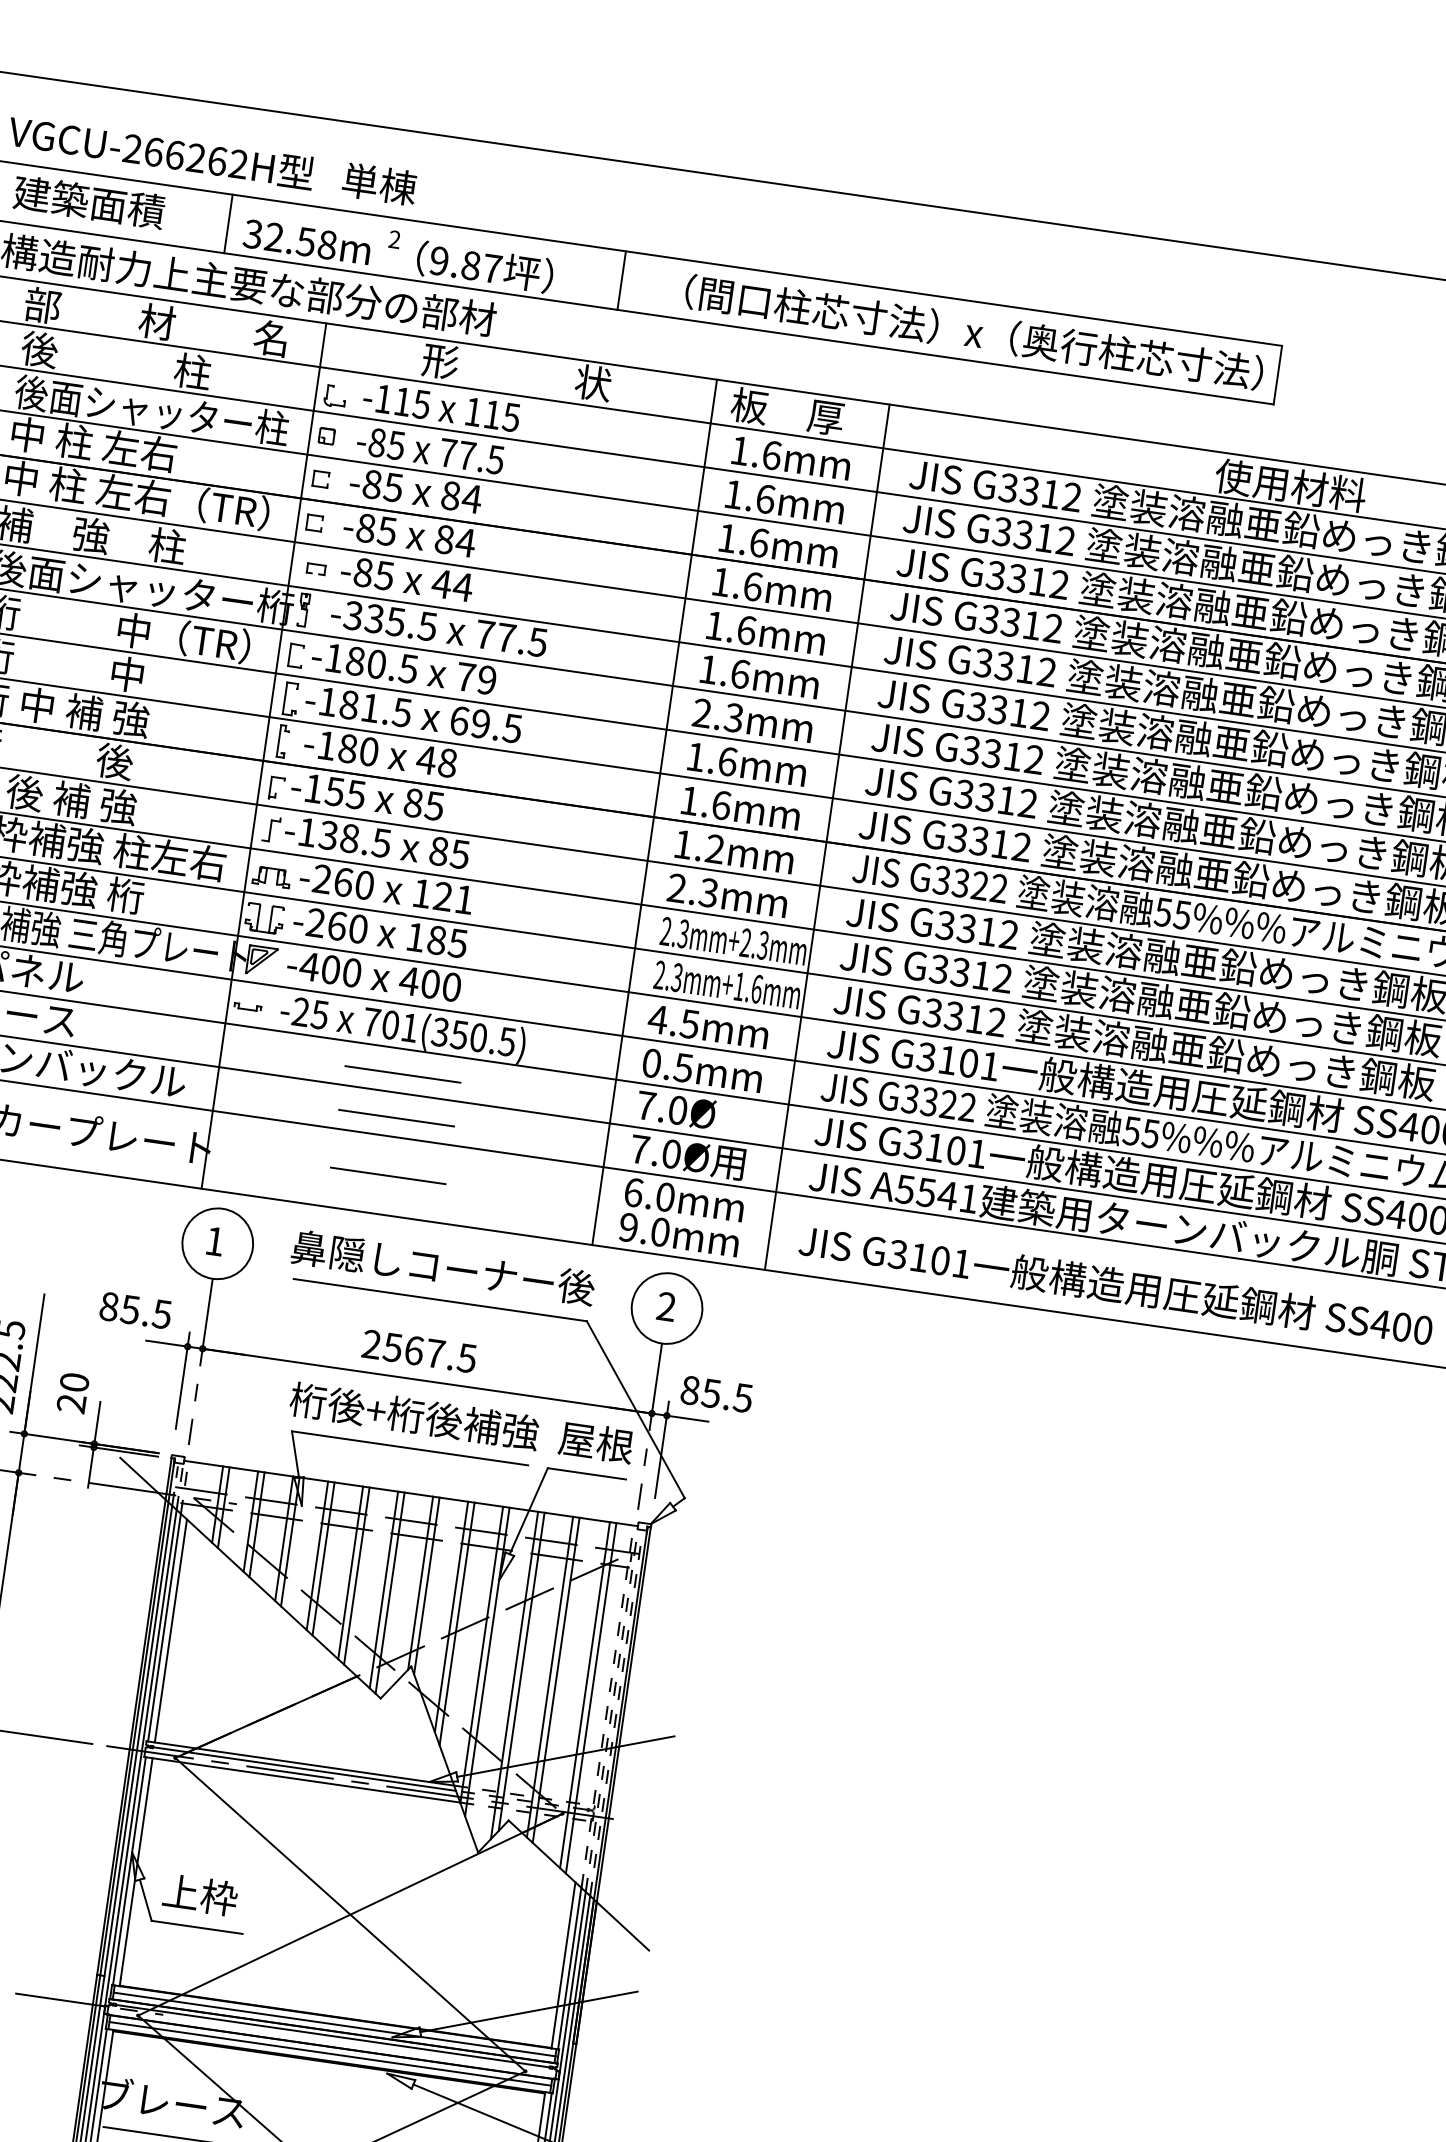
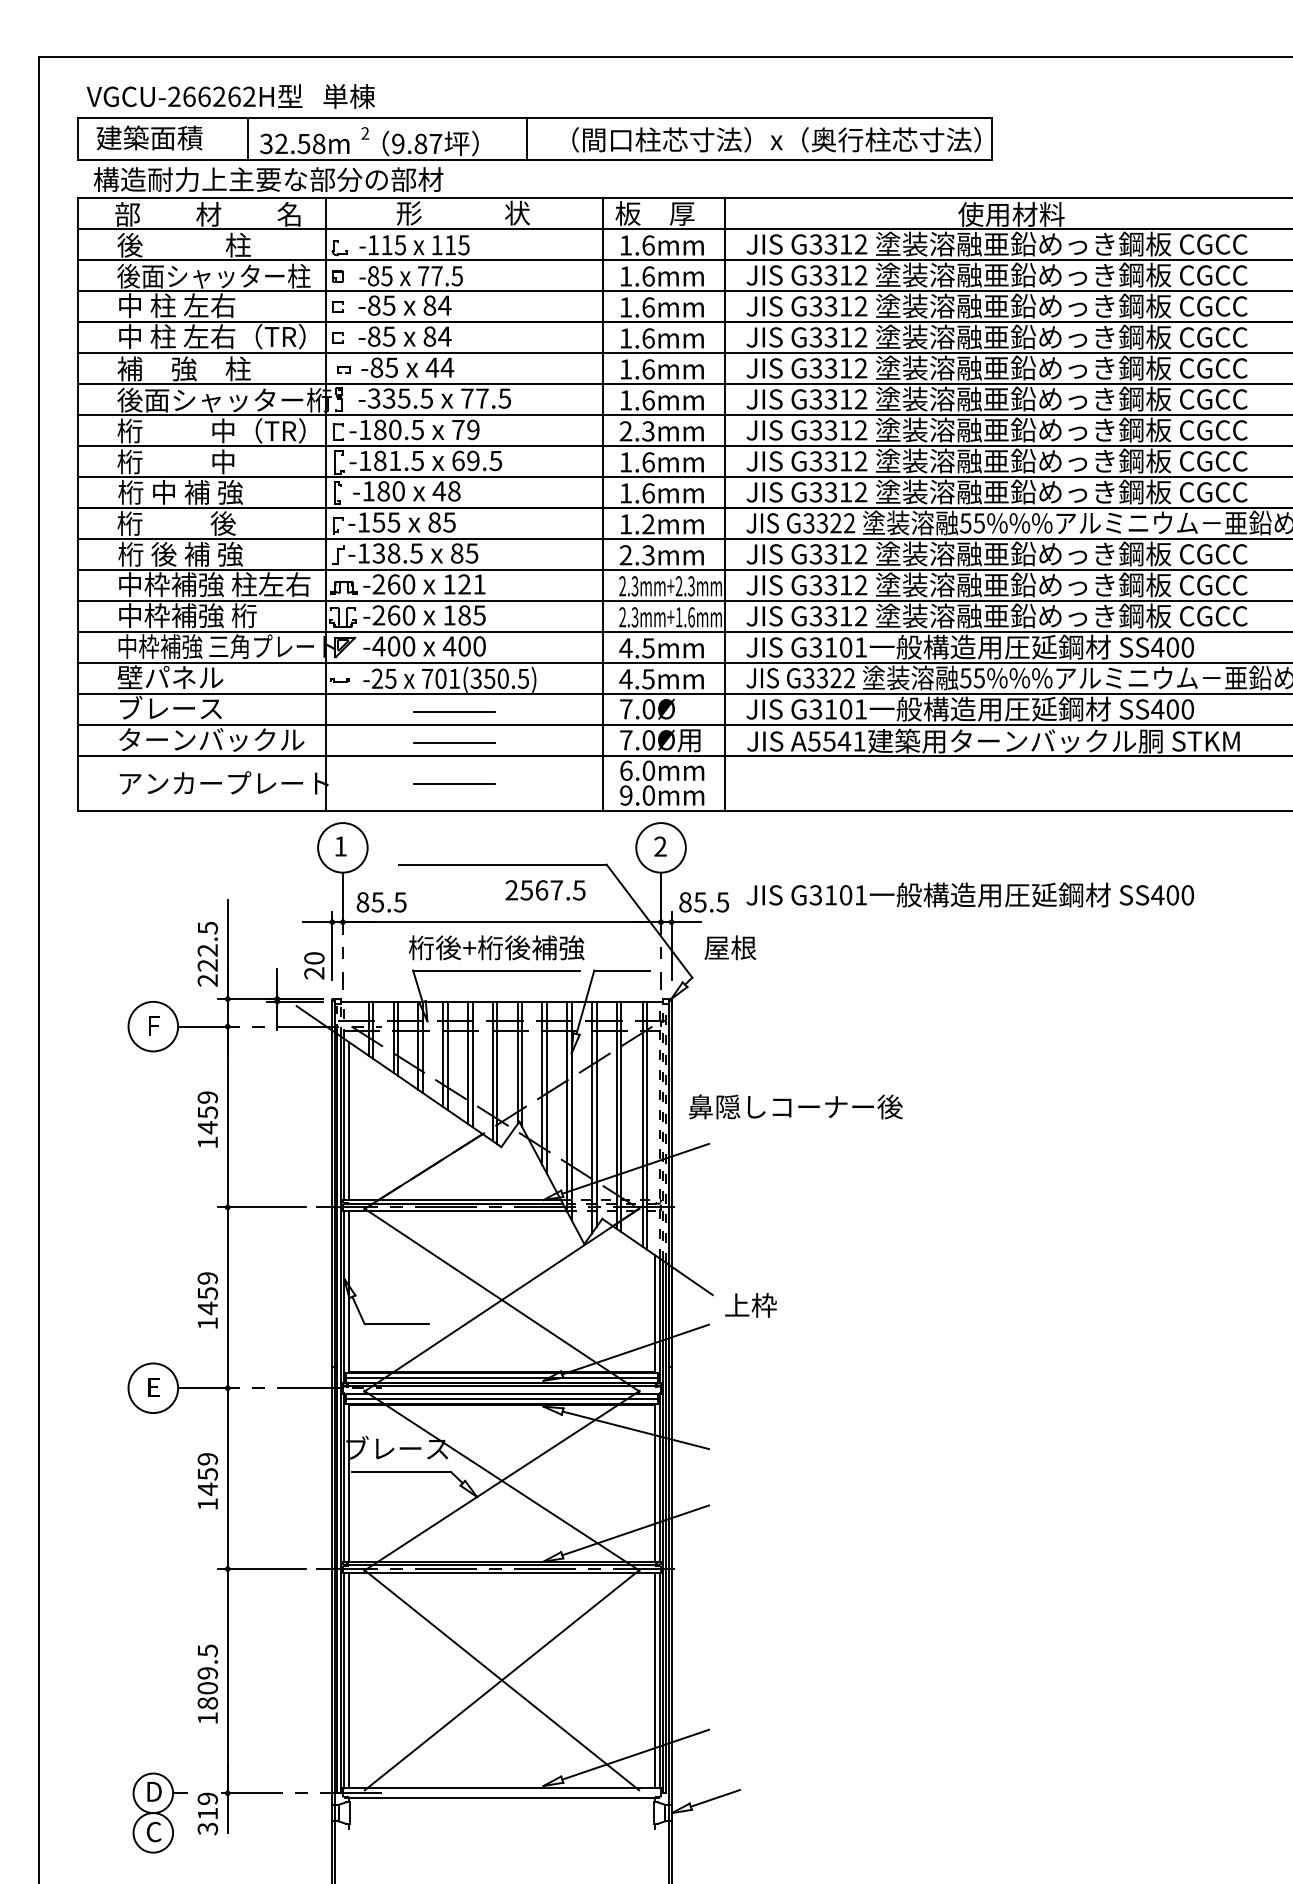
text: (651, 1063) -> (625, 679), 0.5mm -> 4.5mm
text: (443, 1267) -> (795, 1106), moved
text: (1115, 1284) -> (969, 894), moved
text: (135, 1310) -> (381, 902), moved
text: (419, 1351) -> (545, 890), moved
text: (73, 1392) -> (314, 965), moved
text: (596, 1441) -> (730, 947), moved
text: (199, 1895) -> (750, 1305), moved

